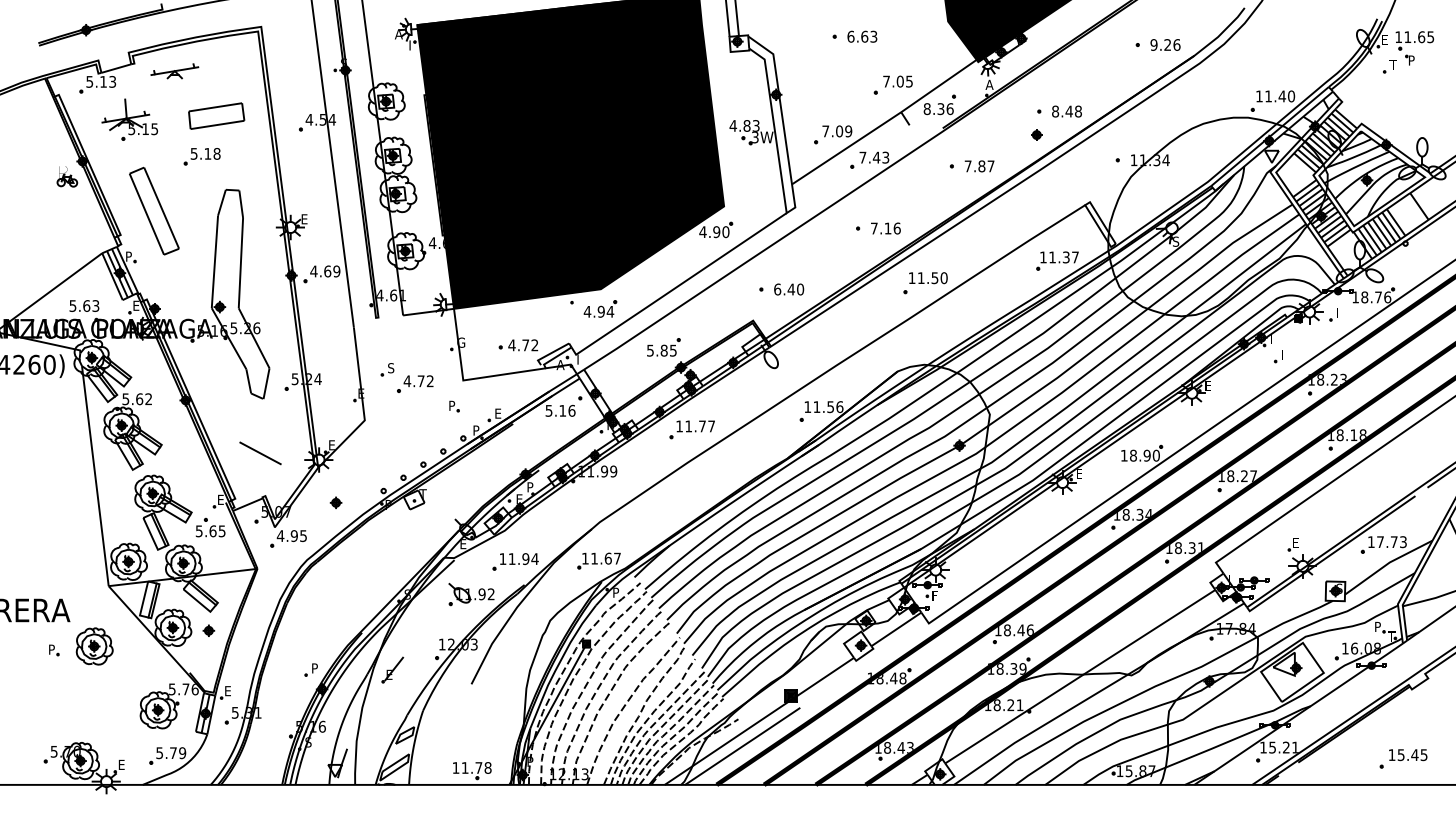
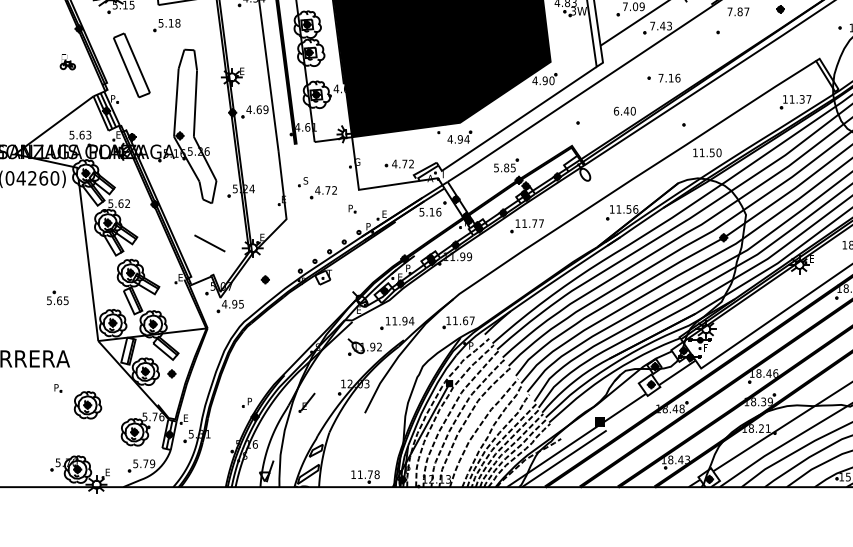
text: (979, 166) -> (738, 11), moved
part: (67, 176) -> (67, 61), moved
text: (928, 278) -> (707, 153), moved
text: (789, 289) -> (625, 111), moved
part: (210, 527) -> (57, 297), moved
part: (94, 646) -> (87, 405), moved

